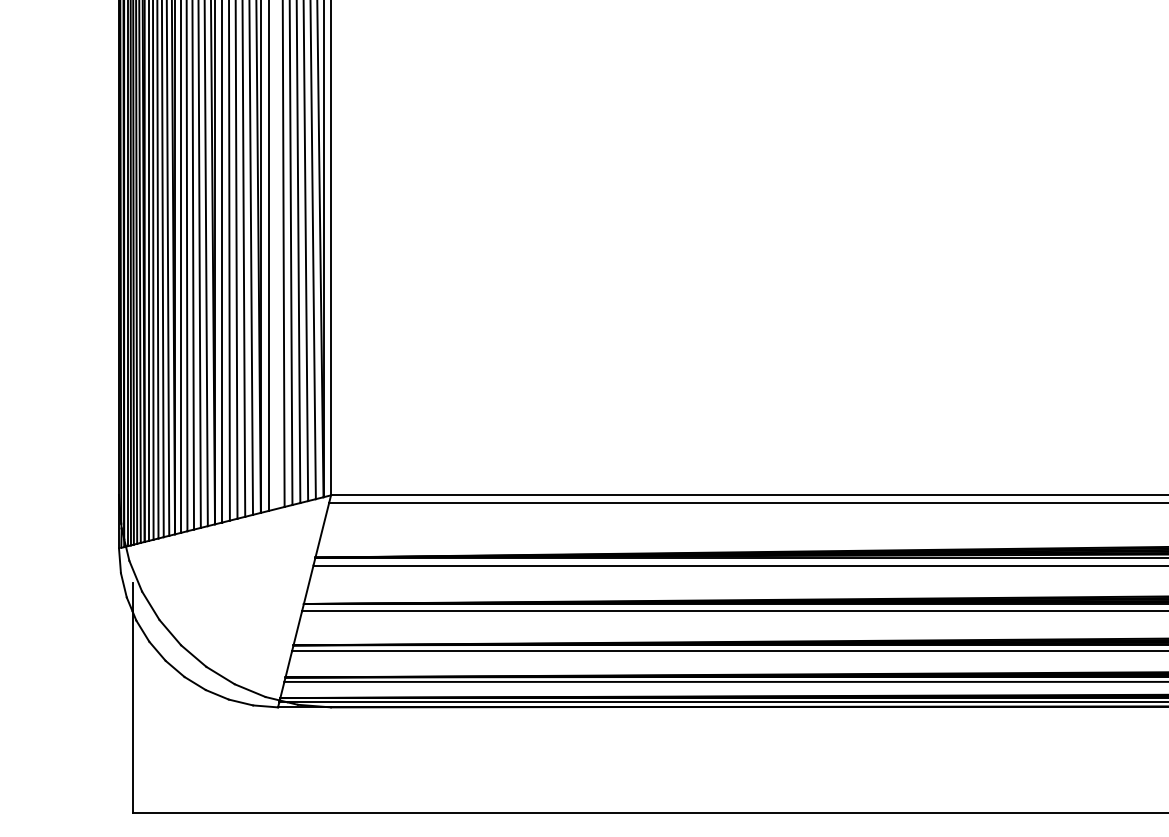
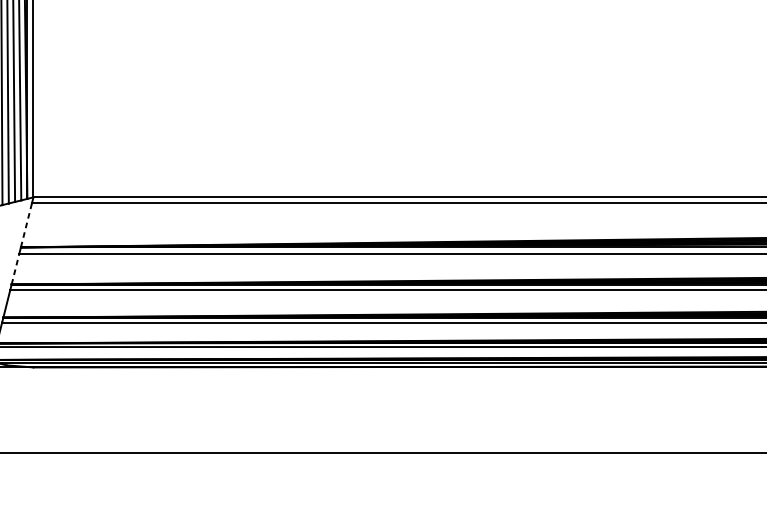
line: (322, 529) -> (26, 224), solid -> dashed
line: (308, 584) -> (15, 268), solid -> dashed

